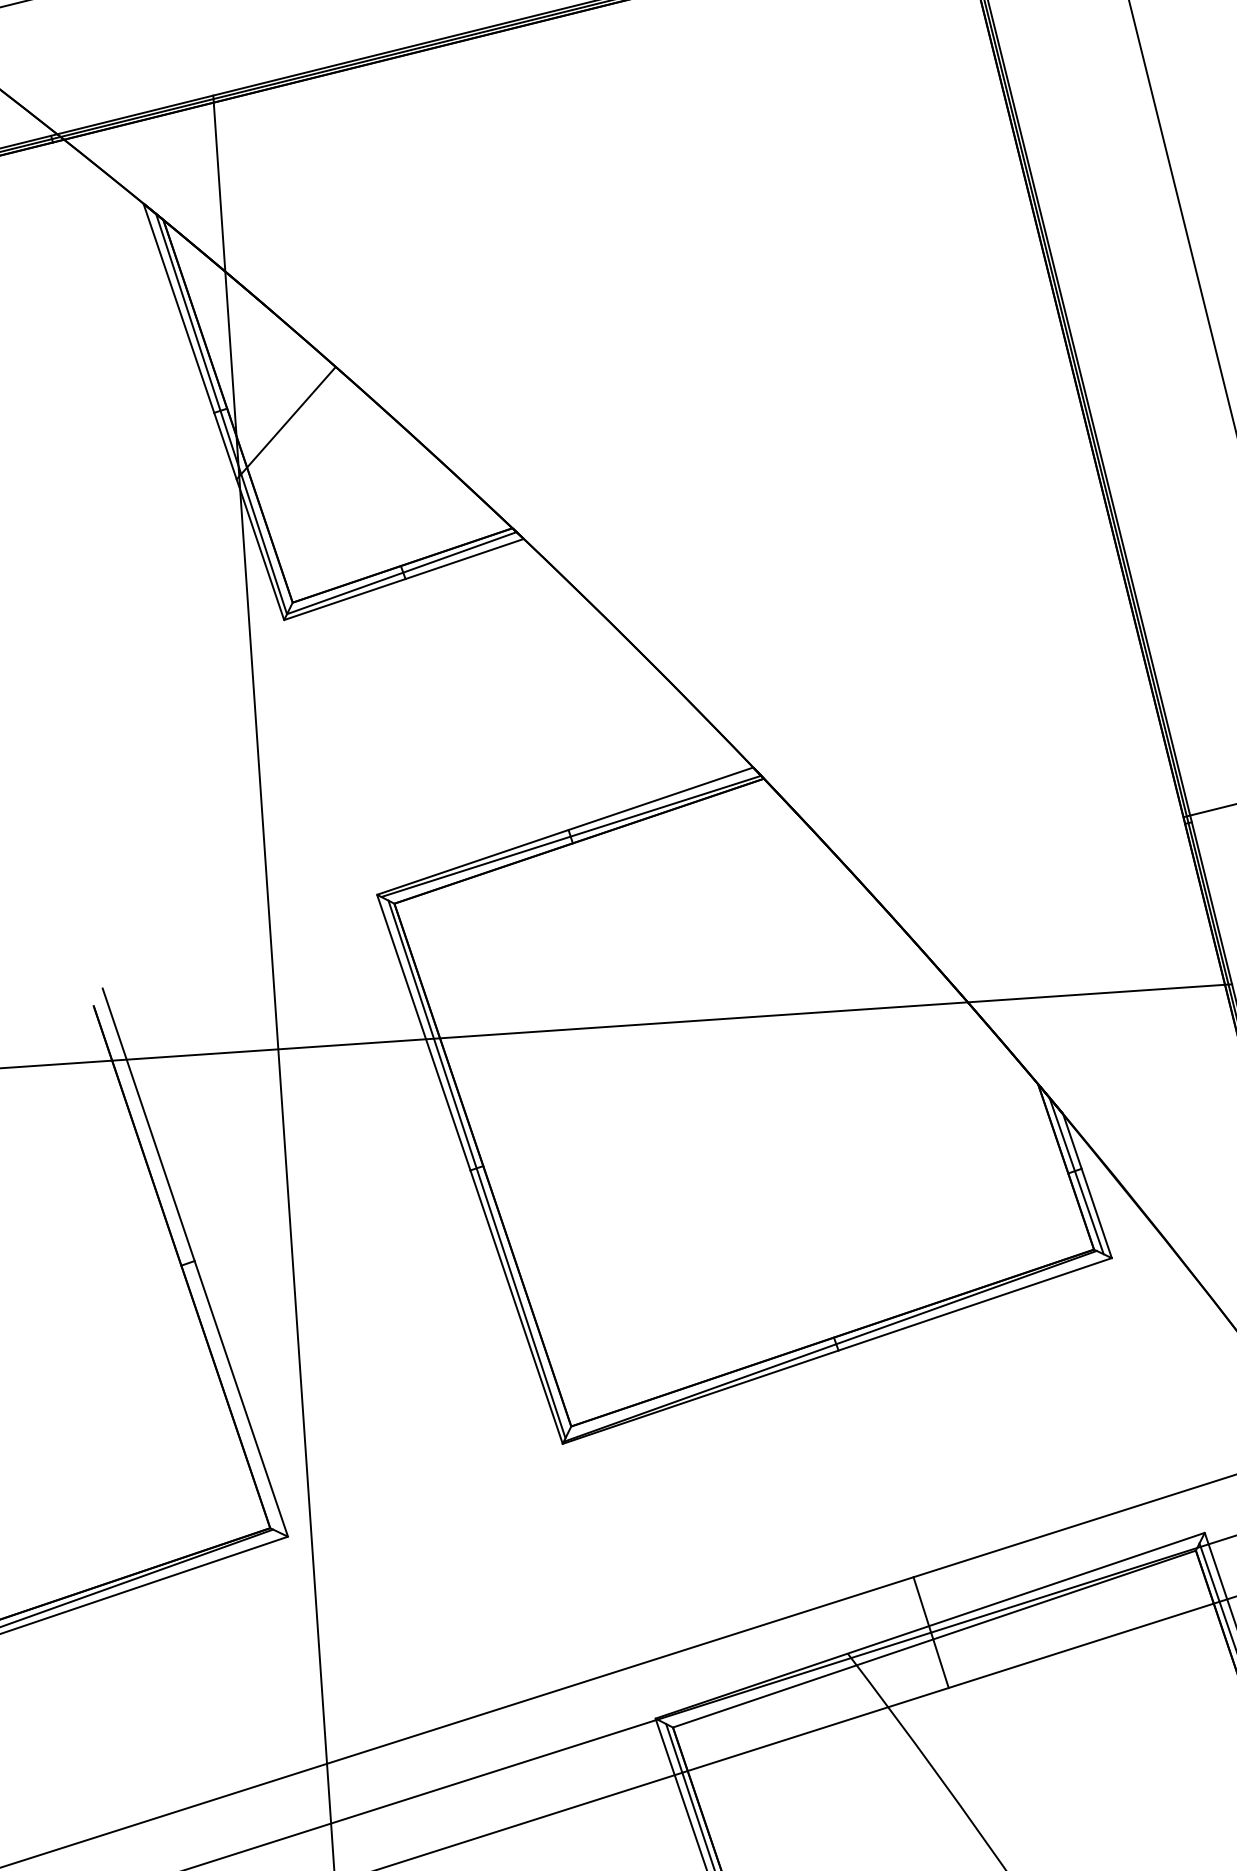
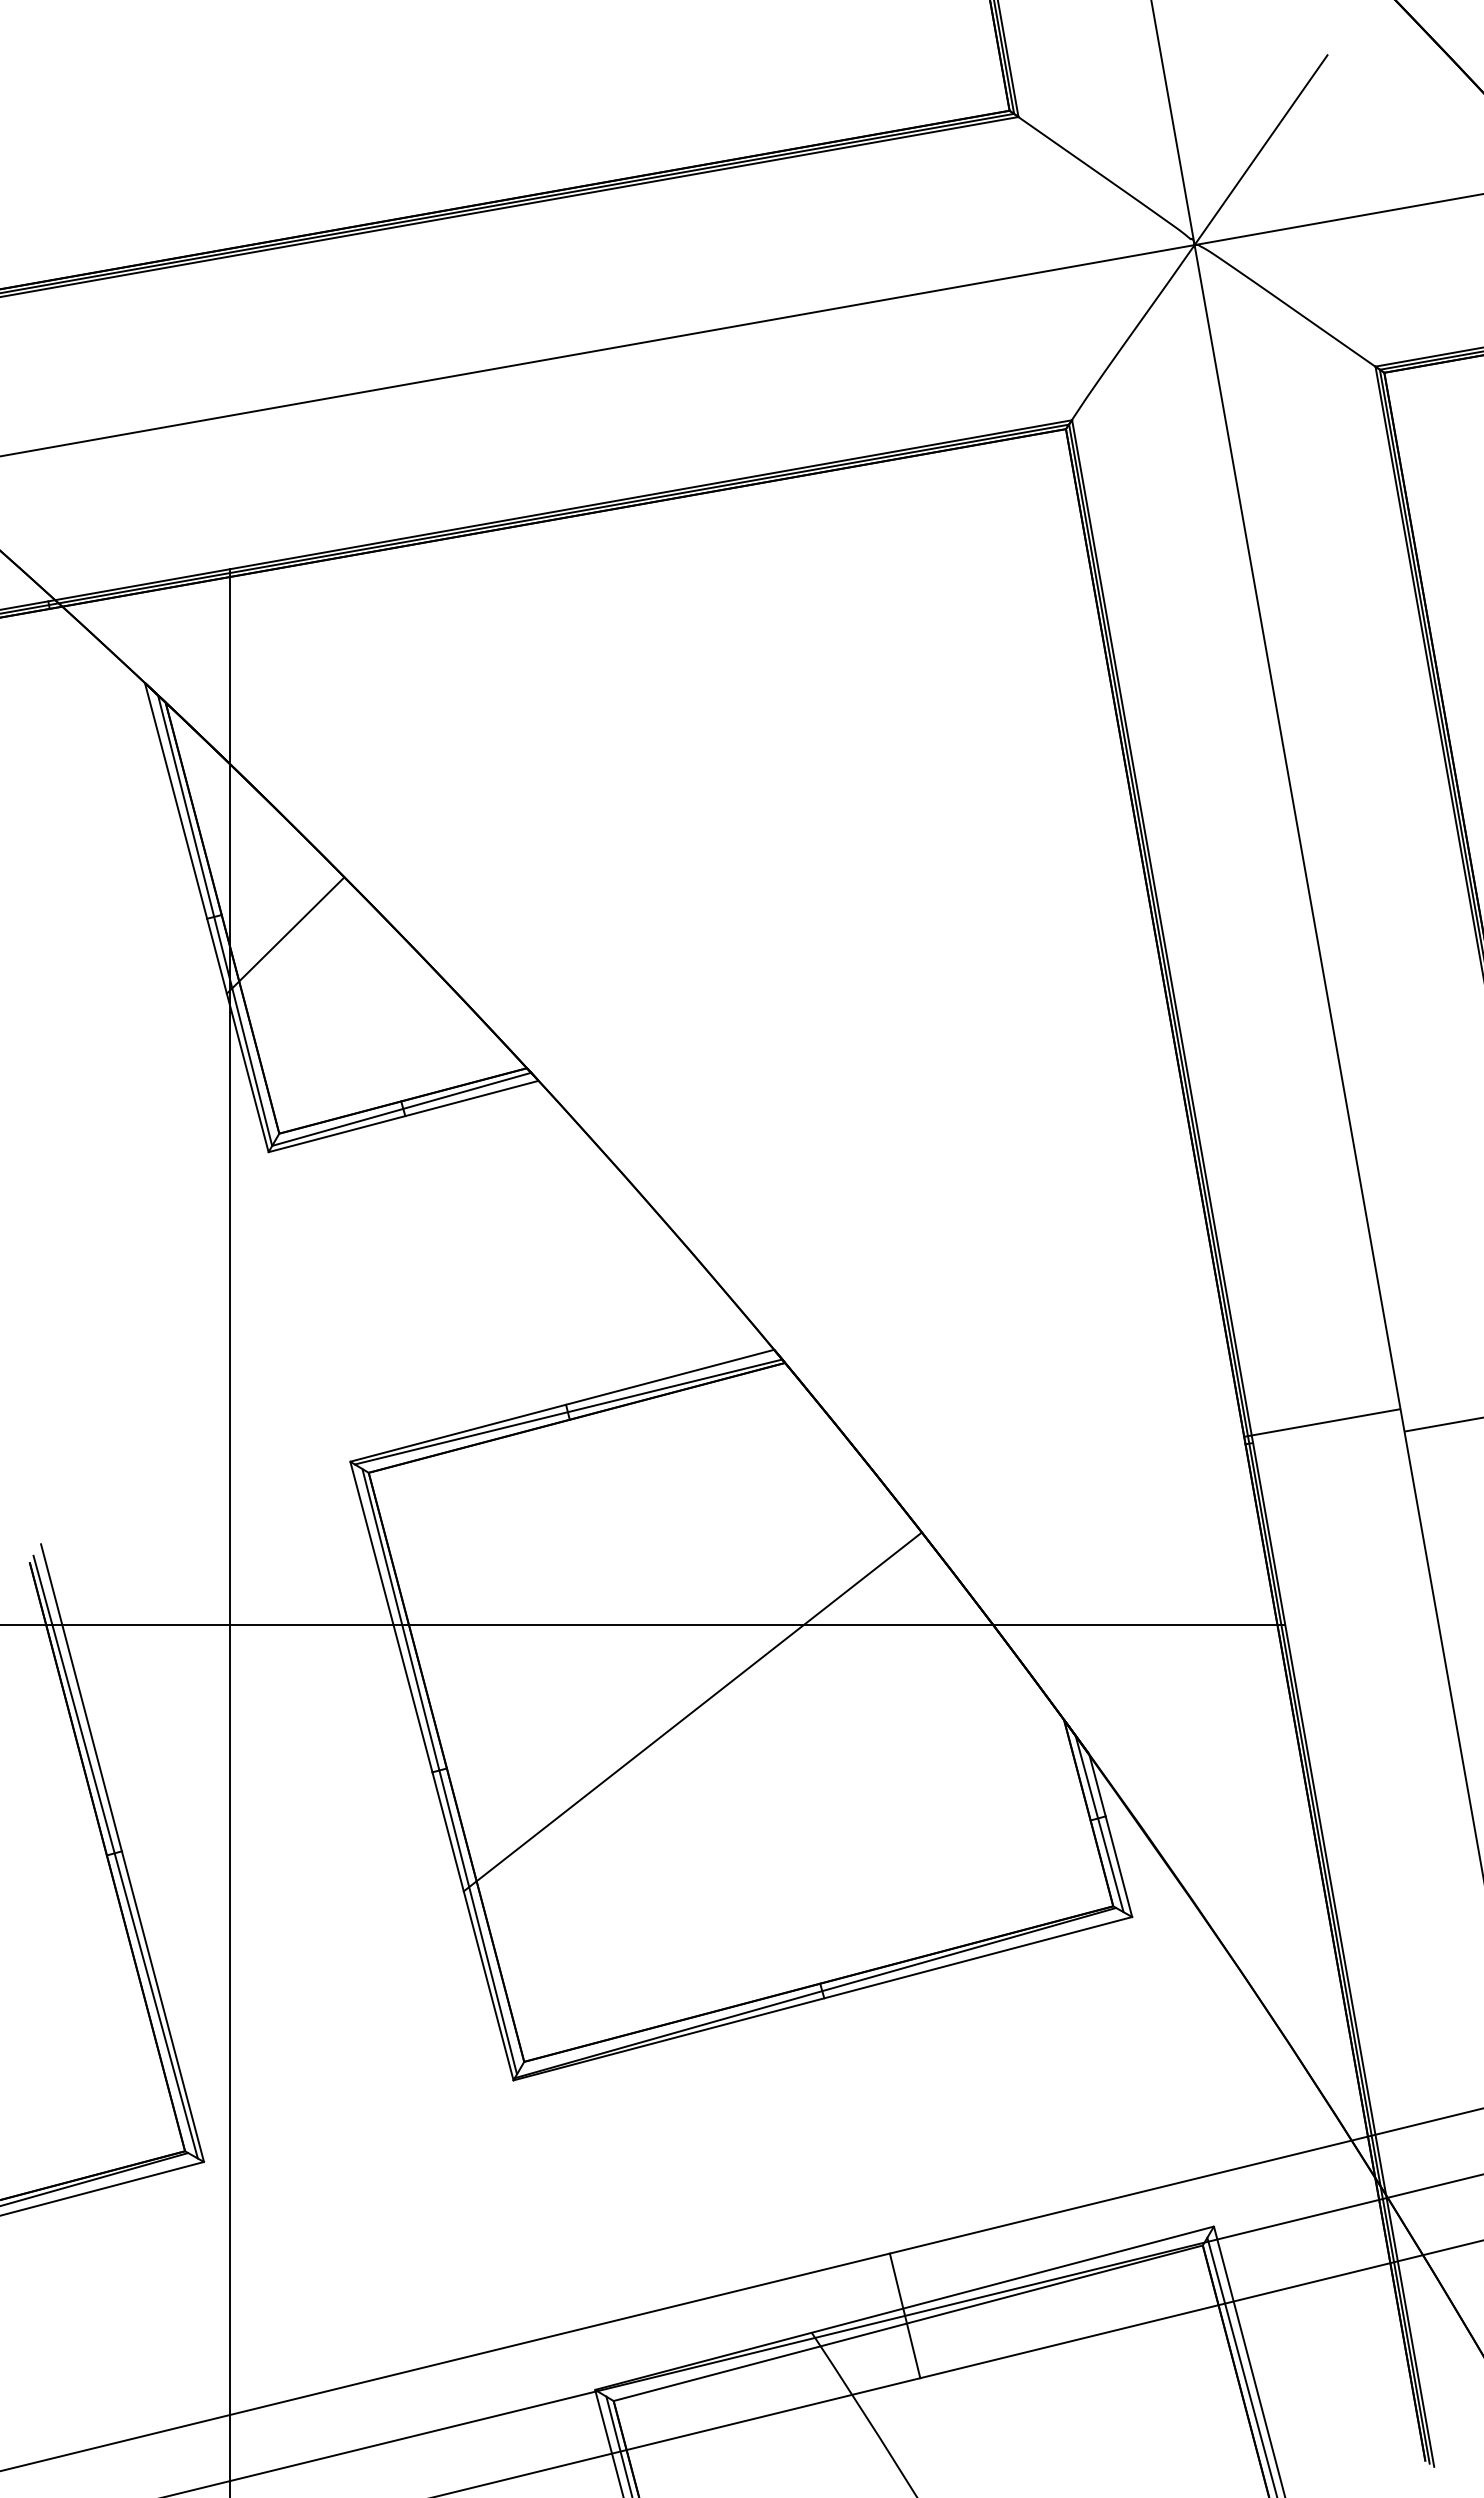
line: (701, 1099) -> (692, 1711), added
line: (189, 1266) -> (115, 1856), added

